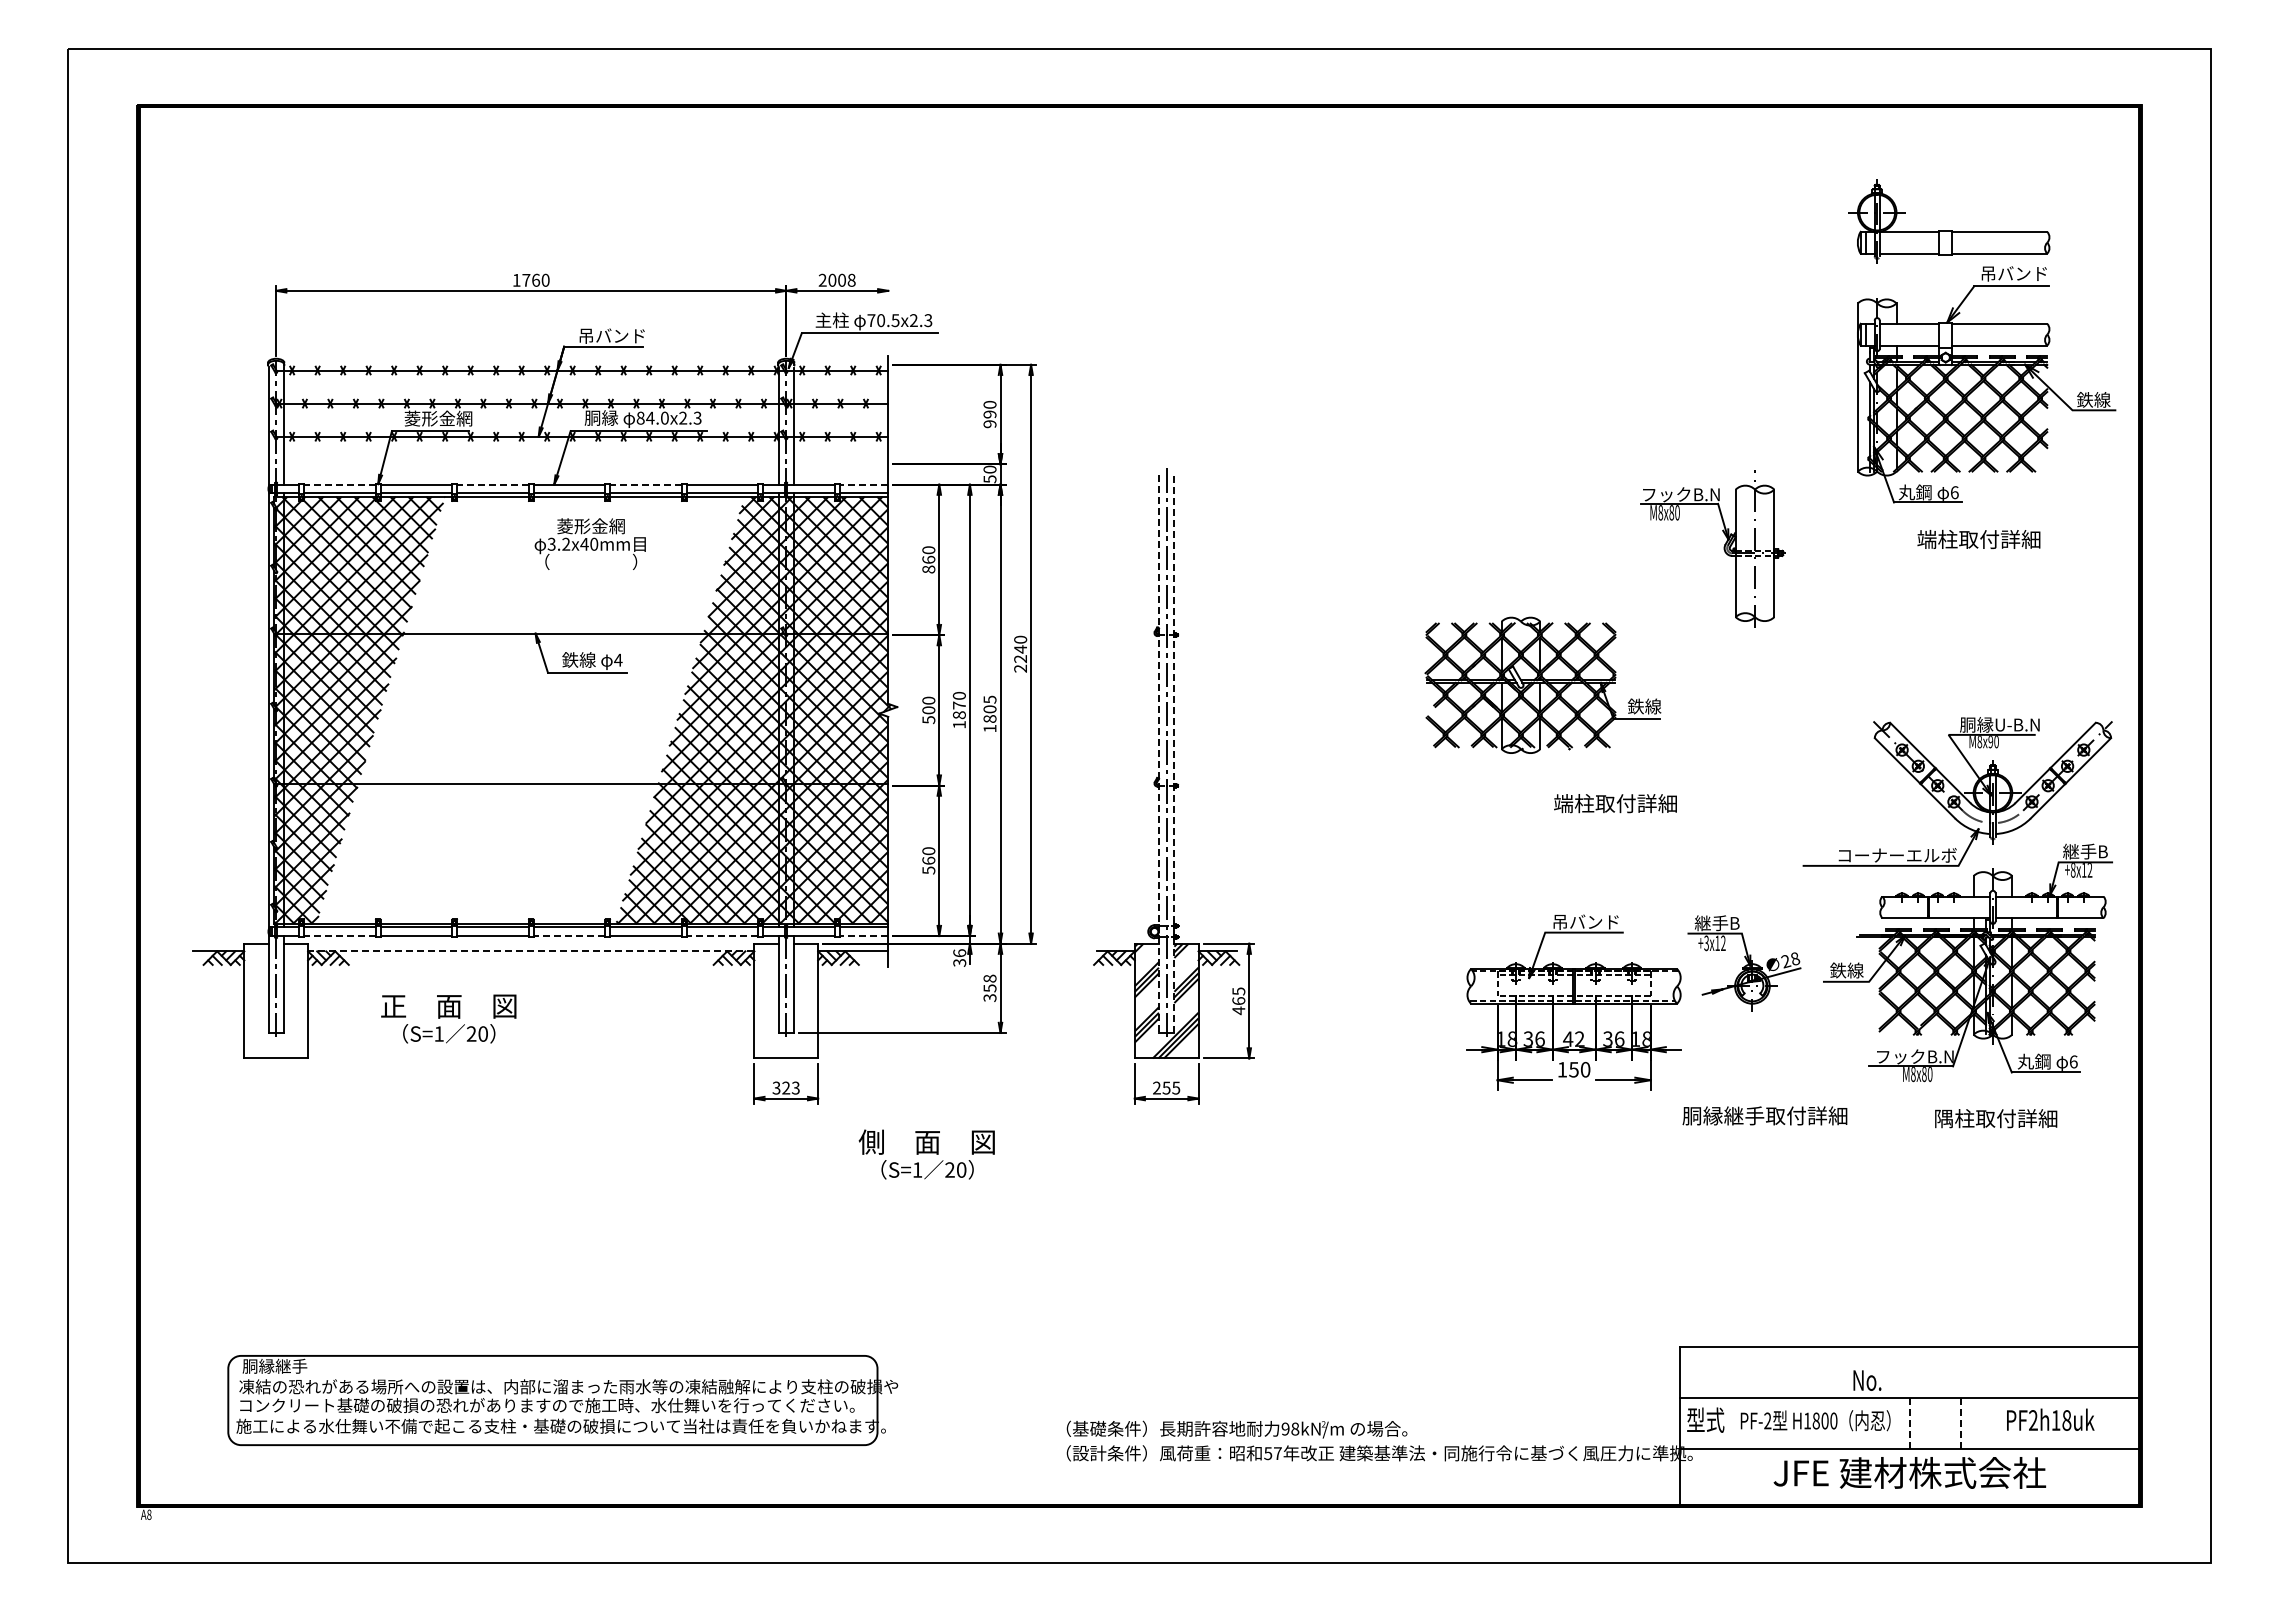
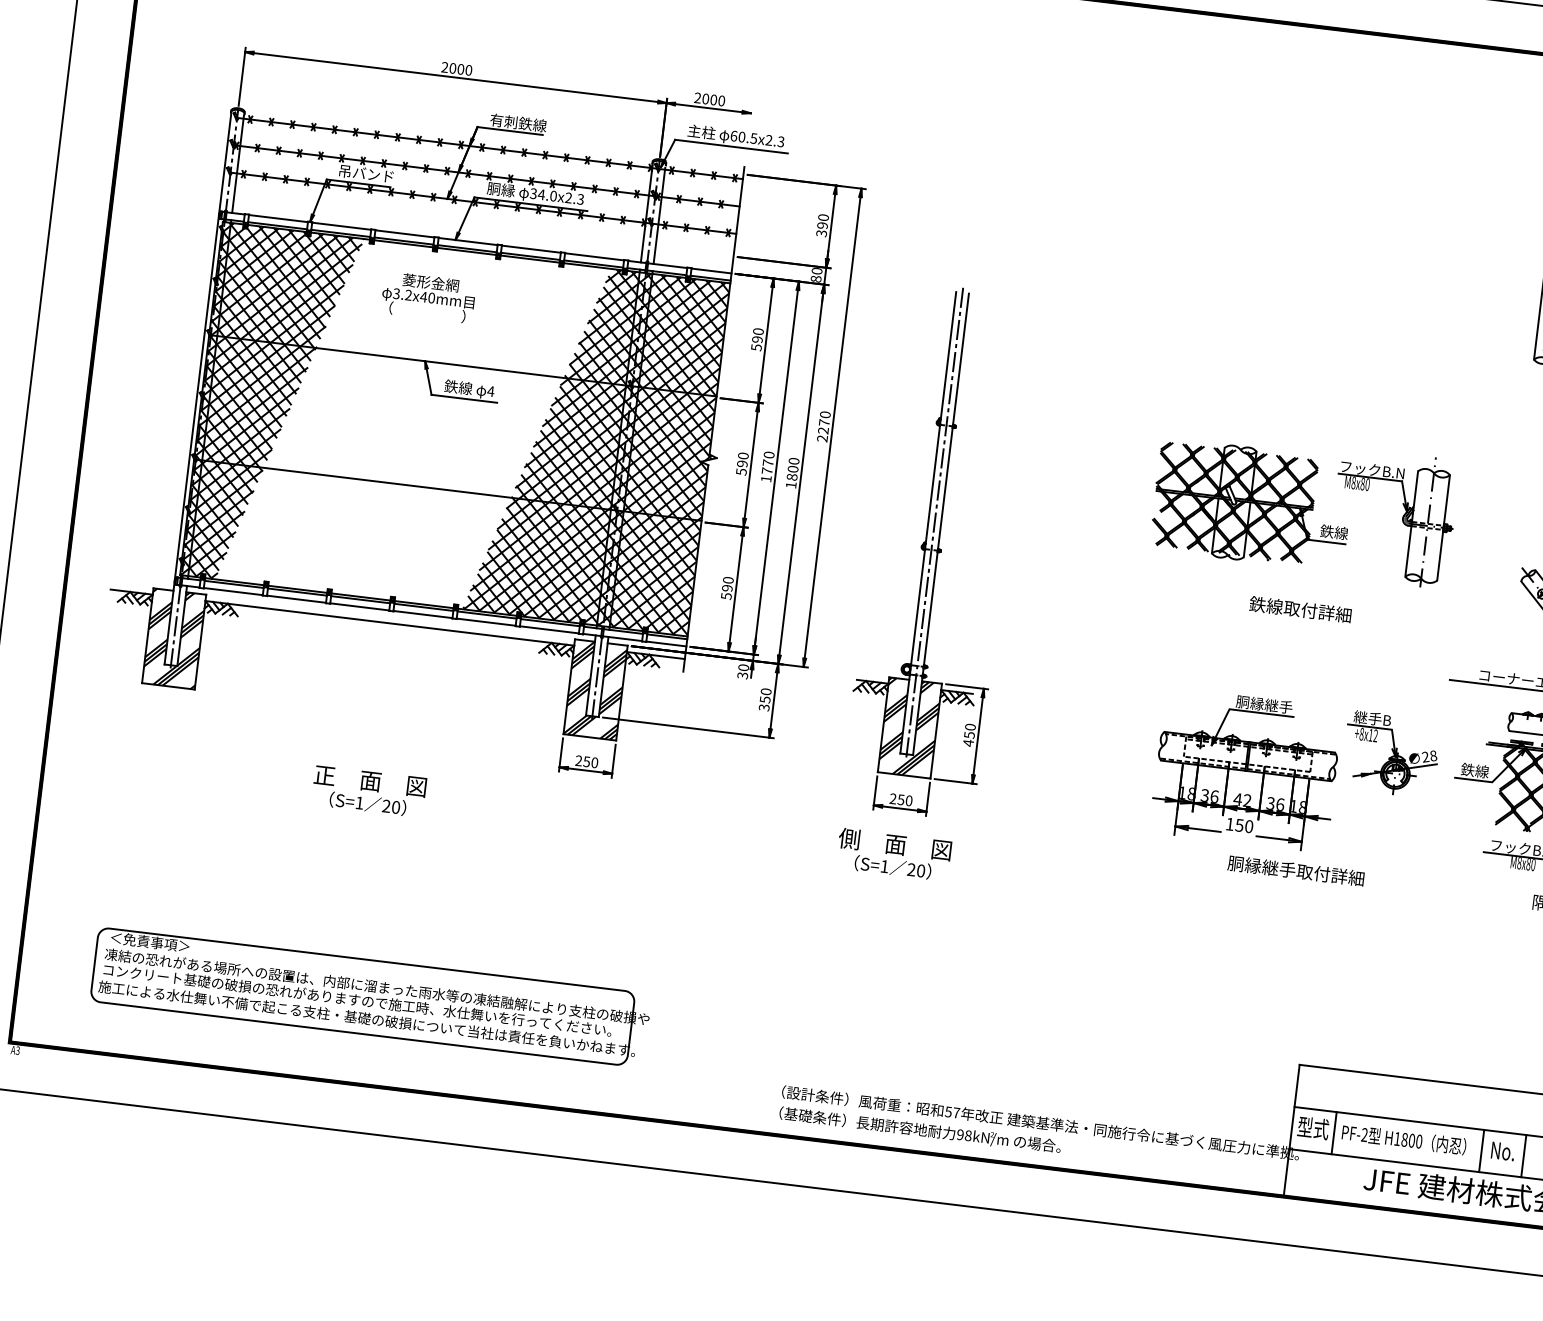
text: (526, 279) -> (453, 67), 1760 -> 2000
text: (851, 280) -> (721, 101), 2008 -> 2000
text: (871, 320) -> (734, 136), 70.5x2.3 -> 60.5x2.3
text: (612, 335) -> (518, 122), 吊バンド -> 有刺鉄線
text: (640, 417) -> (533, 193), 84.0x2.3 -> 34.0x2.3
text: (438, 418) -> (366, 173), 菱形金網 -> 吊バンド
text: (989, 424) -> (821, 233), 990 -> 390
text: (989, 479) -> (815, 279), 50 -> 80
line: (339, 484) -> (278, 218), dashed -> solid
line: (493, 484) -> (405, 233), dashed -> solid
line: (646, 484) -> (531, 249), dashed -> solid
line: (863, 484) -> (711, 270), dashed -> solid
text: (589, 543) -> (427, 296), moved
part: (1723, 548) -> (1402, 518), moved
text: (928, 564) -> (756, 343), 860 -> 590
text: (1020, 649) -> (824, 422), 2240 -> 2270
text: (989, 699) -> (793, 461), 1805 -> 1800
text: (928, 710) -> (742, 464), 500 -> 590
text: (959, 715) -> (767, 471), 1870 -> 1770
line: (1174, 753) -> (941, 524), dashed -> solid
line: (1158, 754) -> (927, 523), dashed -> solid
text: (1573, 803) -> (1265, 605), 端柱取付詳細 -> 鉄線取付詳細
text: (928, 860) -> (727, 587), 560 -> 590
text: (1586, 921) -> (1264, 704), 吊バンド -> 胴縁継手
line: (339, 936) -> (232, 591), dashed -> solid
line: (569, 936) -> (422, 614), dashed -> solid
line: (722, 936) -> (549, 630), dashed -> solid
line: (863, 936) -> (665, 644), dashed -> solid
text: (1706, 942) -> (1361, 733), +3x12 -> +8x12
line: (530, 951) -> (389, 623), dashed -> solid
text: (959, 953) -> (743, 667), 36 -> 30
text: (990, 978) -> (766, 691), 358 -> 350
text: (1238, 996) -> (969, 731), 465 -> 450
hatch: (276, 1000) -> (174, 638), added
hatch: (786, 1000) -> (595, 689), added
text: (448, 1018) -> (368, 791), moved
text: (785, 1087) -> (586, 761), 323 -> 250
text: (1176, 1087) -> (909, 800), 255 -> 250
text: (1764, 1115) -> (1295, 870), moved
text: (926, 1154) -> (893, 854), moved
text: (290, 1365) -> (149, 941), 胴縁継手 -> ＜免責事項＞
text: (1867, 1380) -> (1503, 1151), moved
line: (1731, 1422) -> (1334, 1132), added
line: (1909, 1423) -> (1481, 1151), dashed -> solid
line: (1960, 1423) -> (1523, 1156), dashed -> solid
text: (1236, 1429) -> (919, 1130), moved
text: (149, 1514) -> (18, 1050), A8 -> A3

